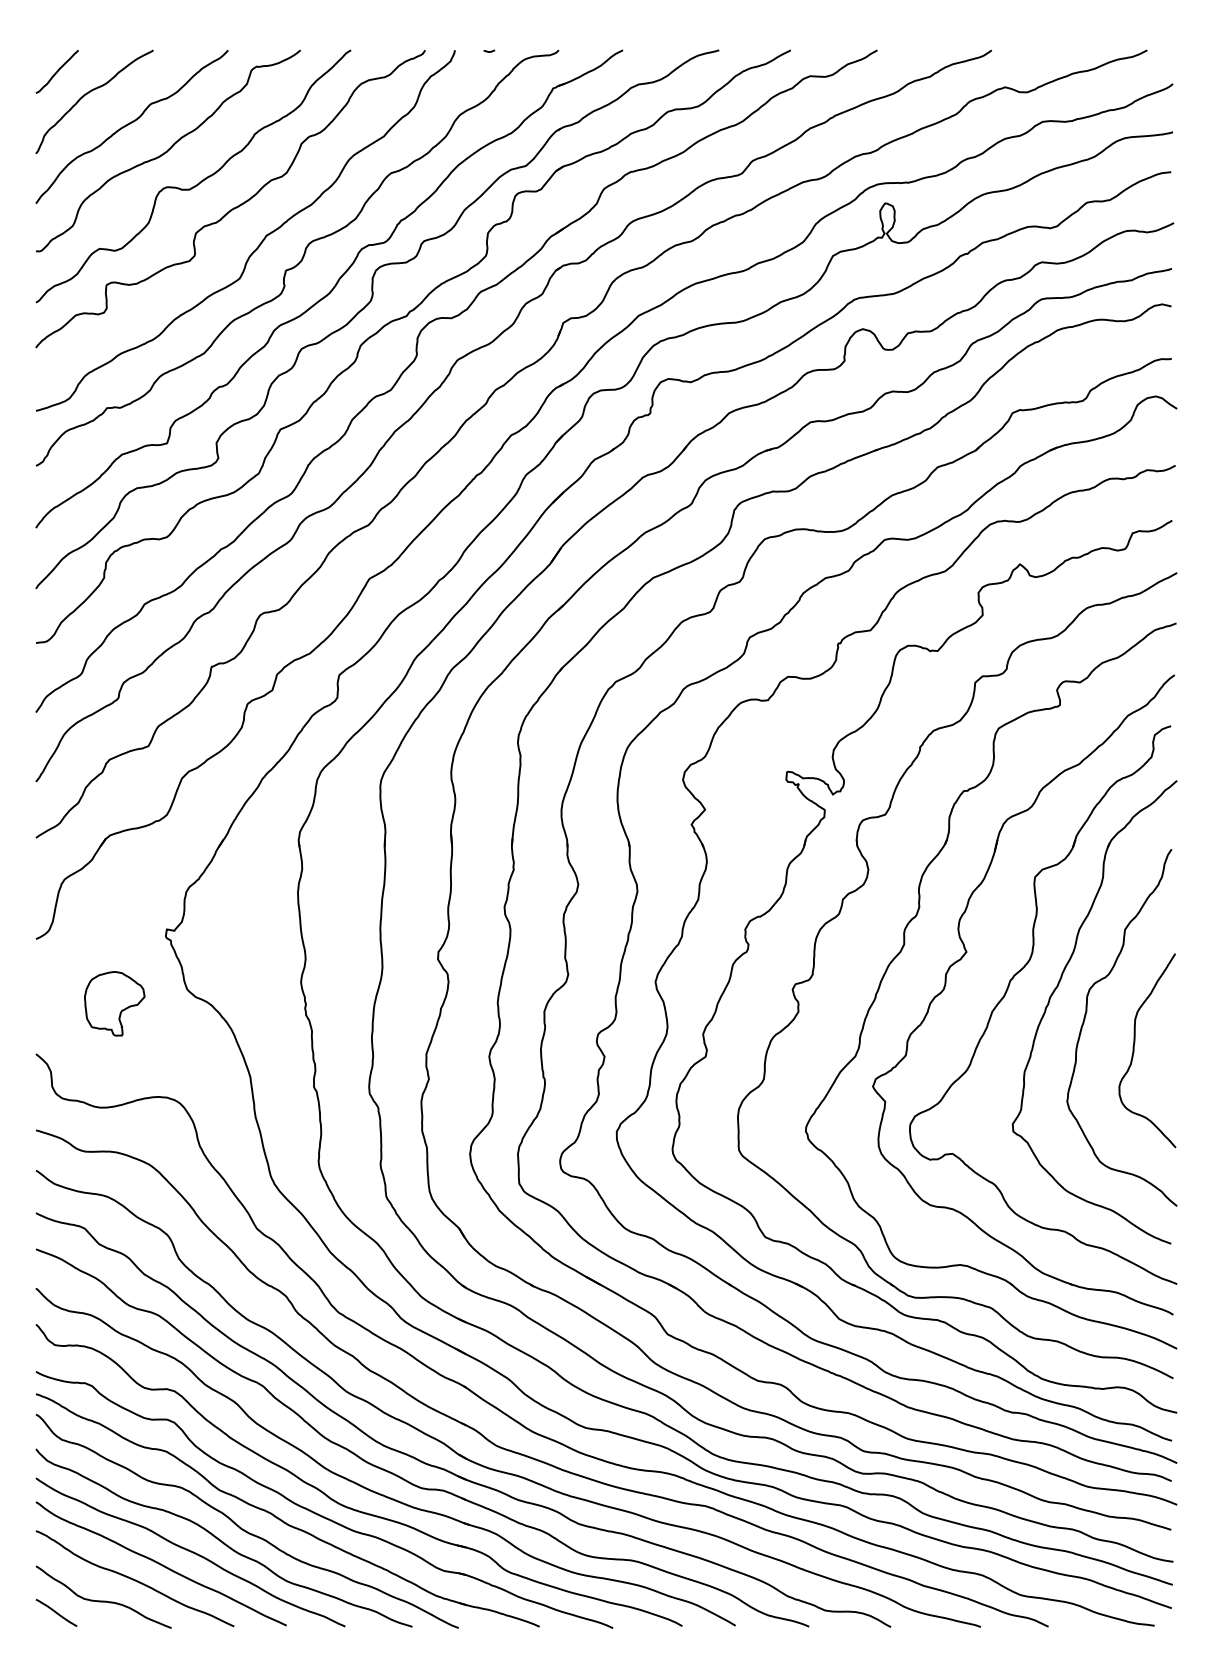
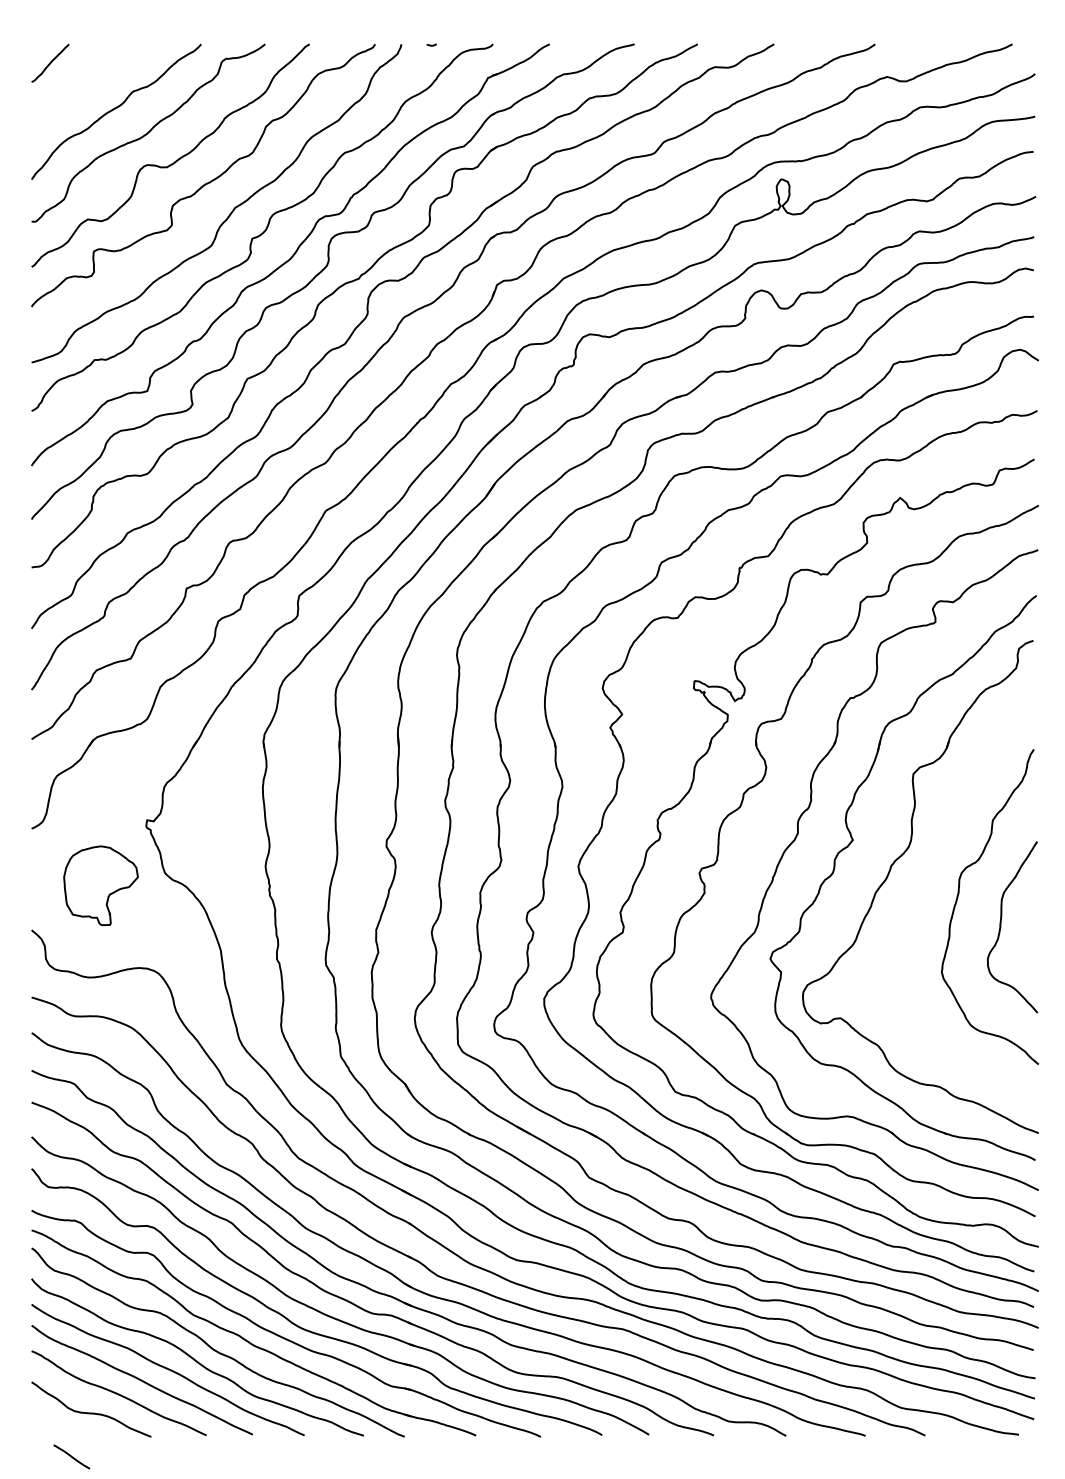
curve: (89, 93) -> (78, 82), removed
part: (1057, 988) -> (933, 872), removed
part: (114, 1003) -> (100, 885), size x1.4
line: (56, 1612) -> (71, 1456), moved

